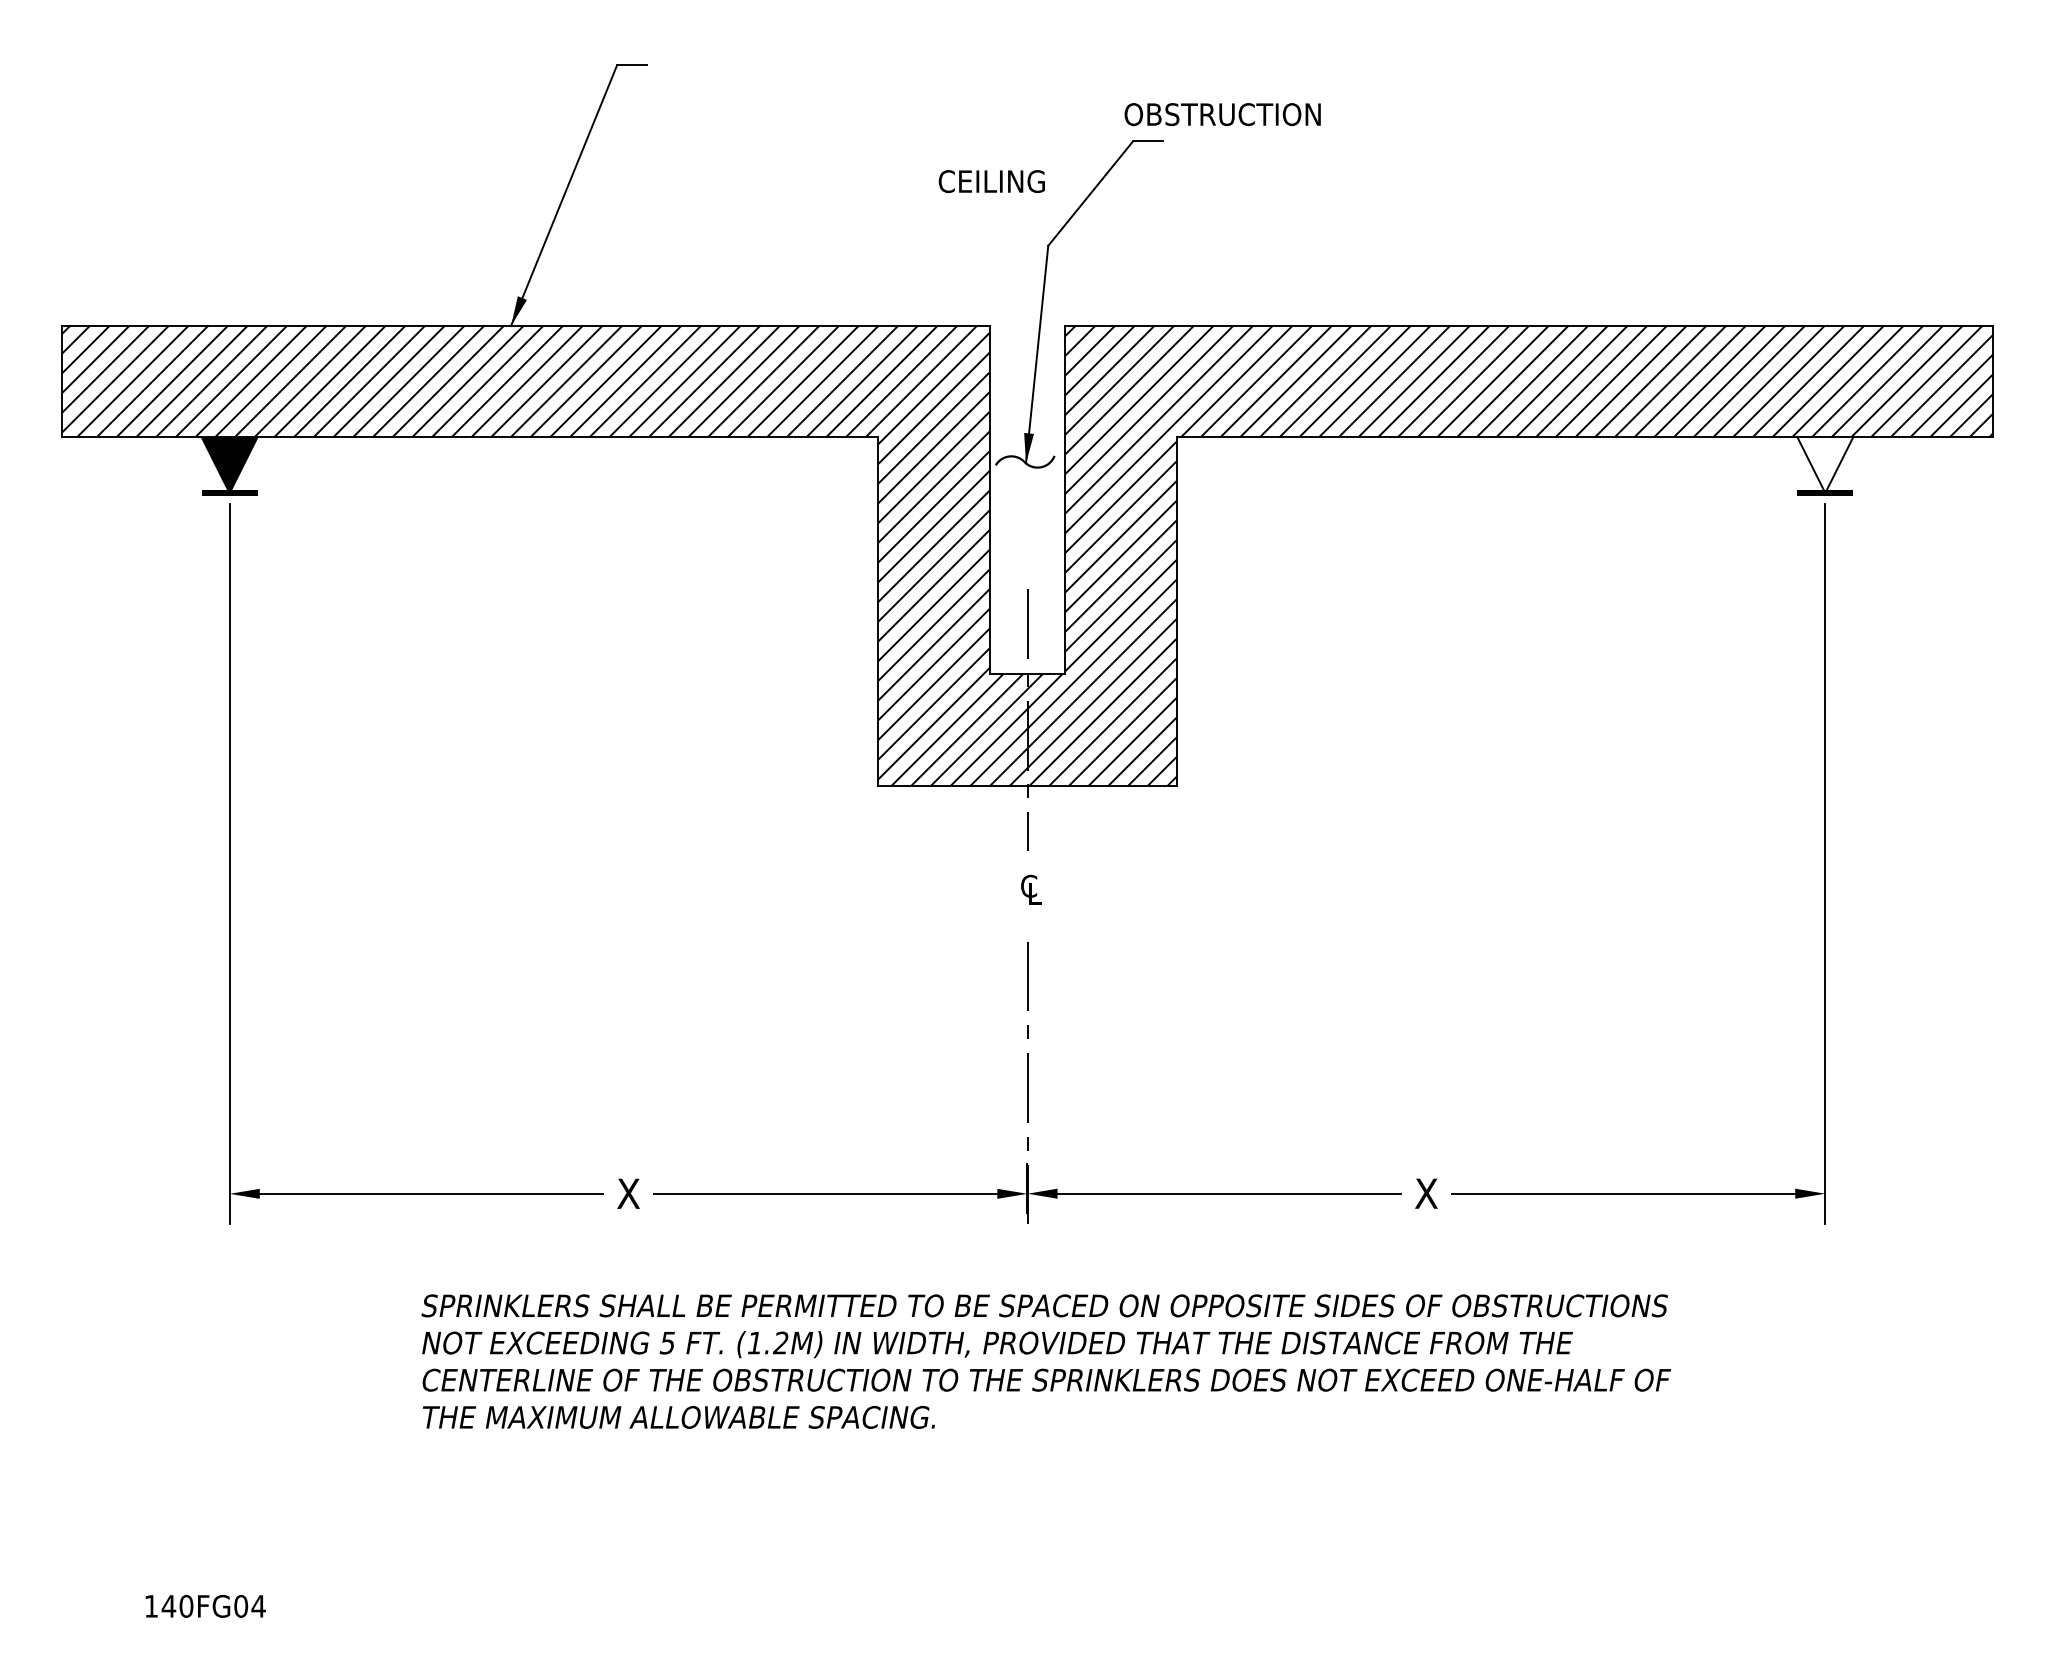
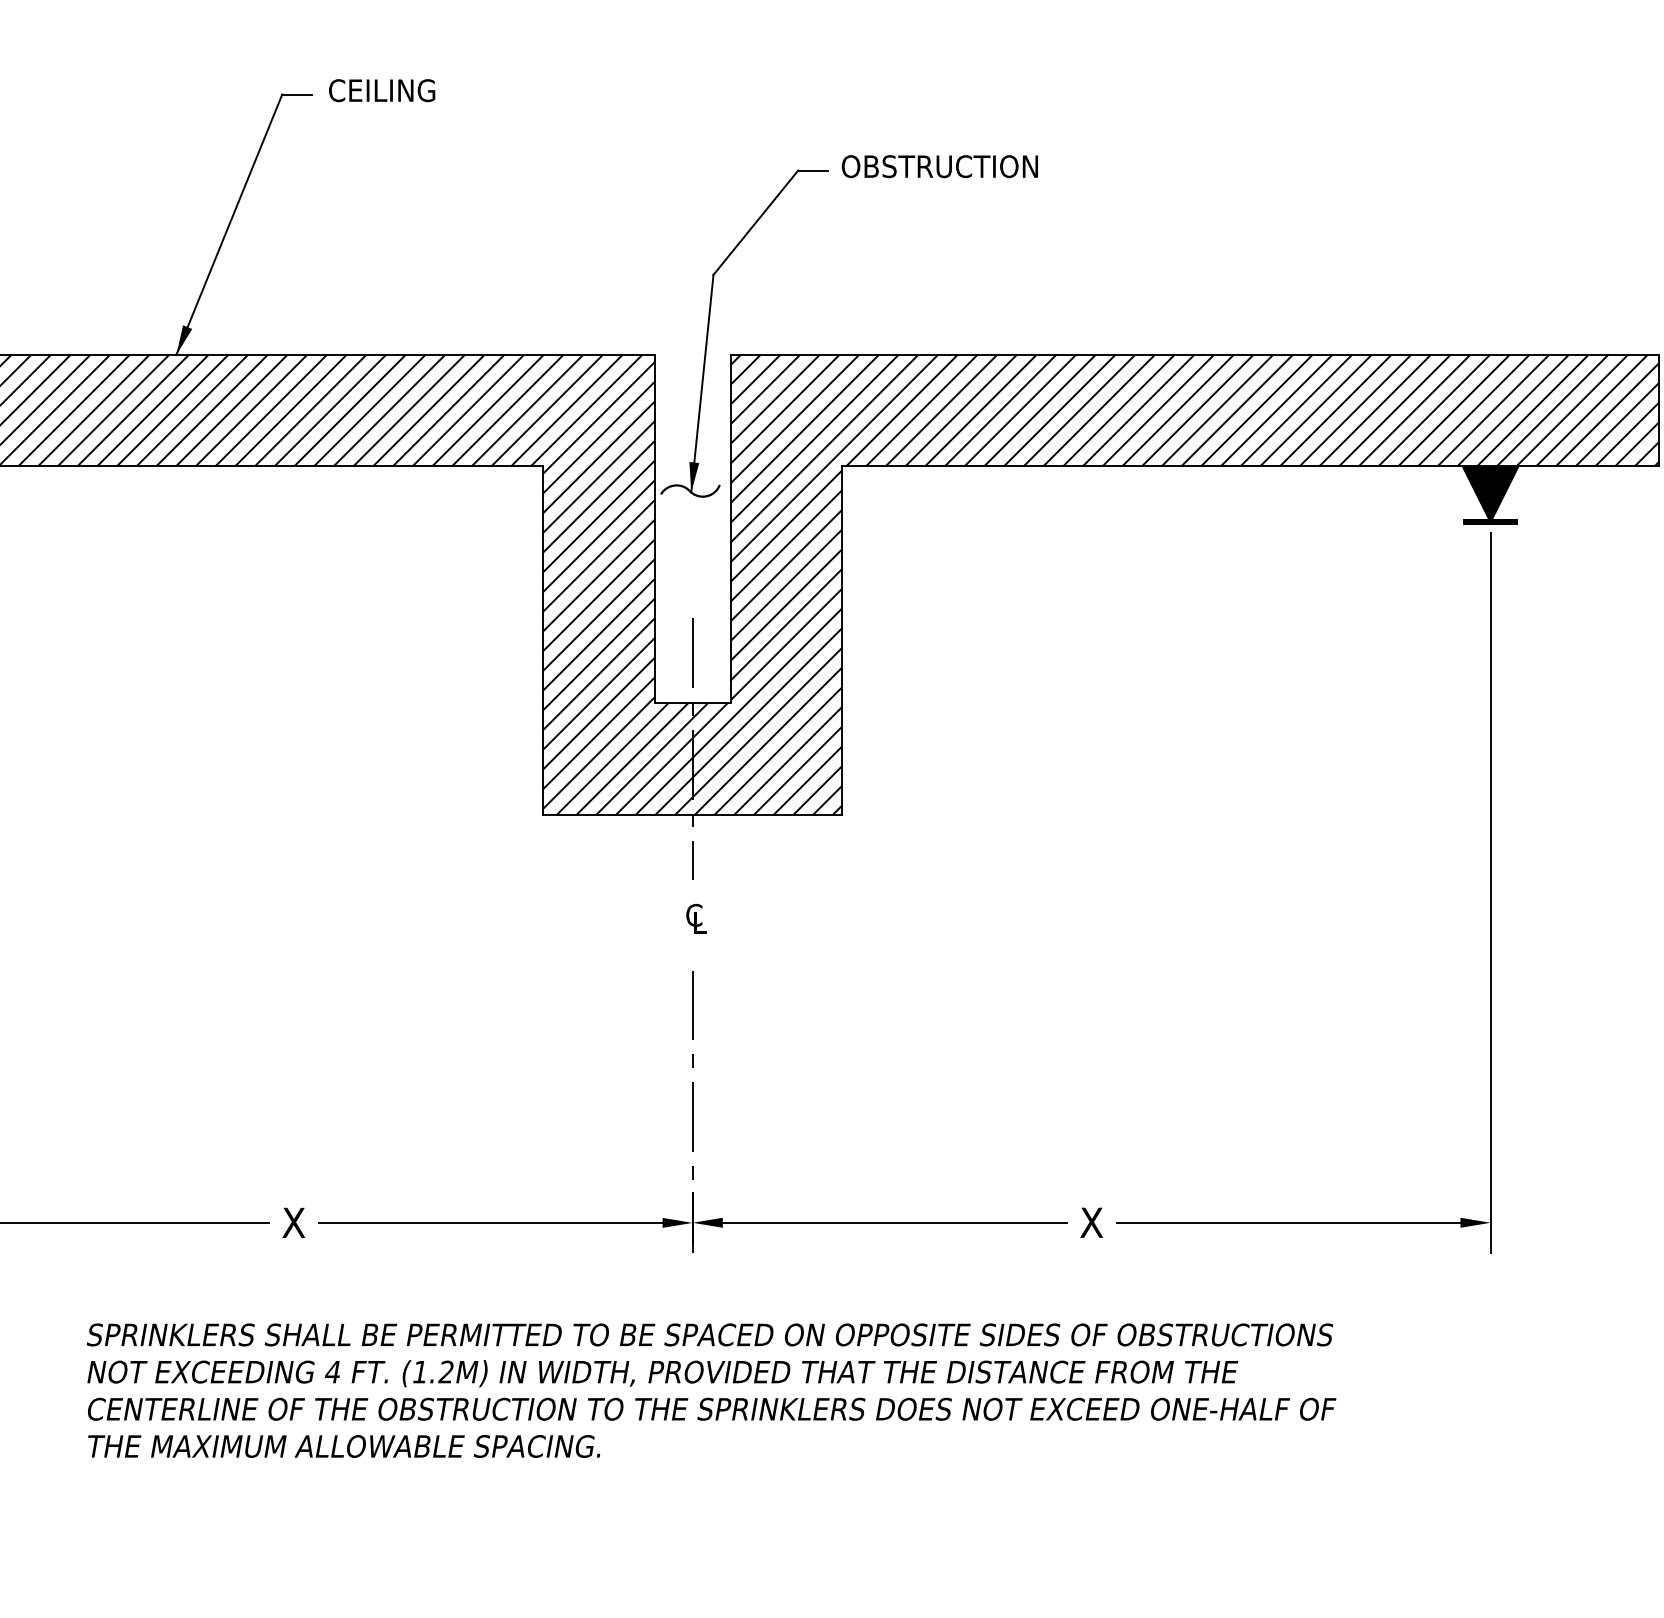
text: (1222, 114) -> (939, 166), moved
text: (991, 181) -> (381, 90), moved
fill: (1825, 465) -> (1490, 494), added
text: (666, 1343) -> (331, 1372), 5 -> 4

